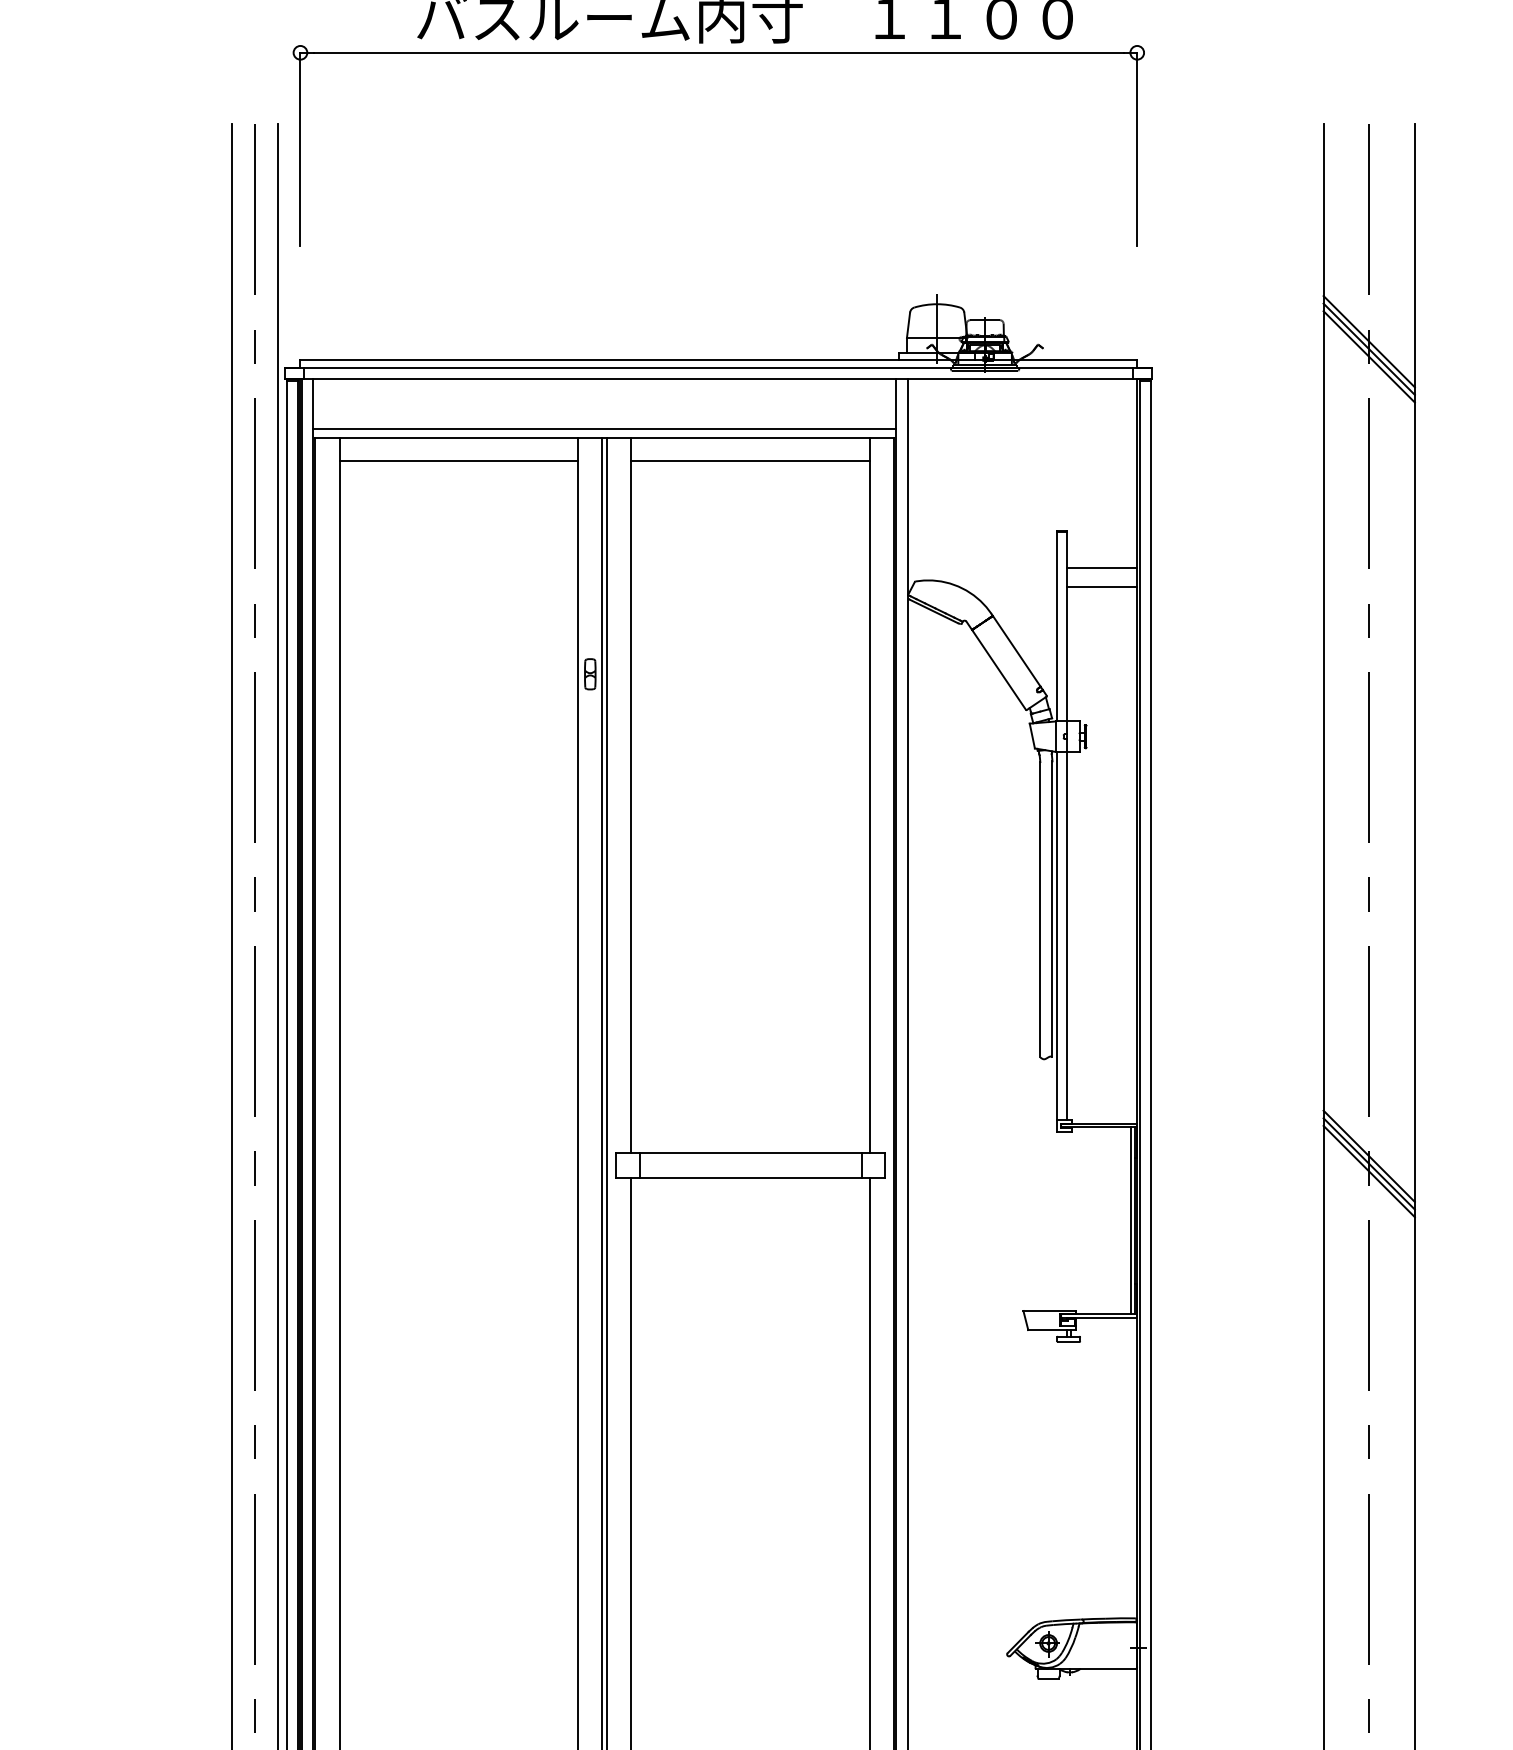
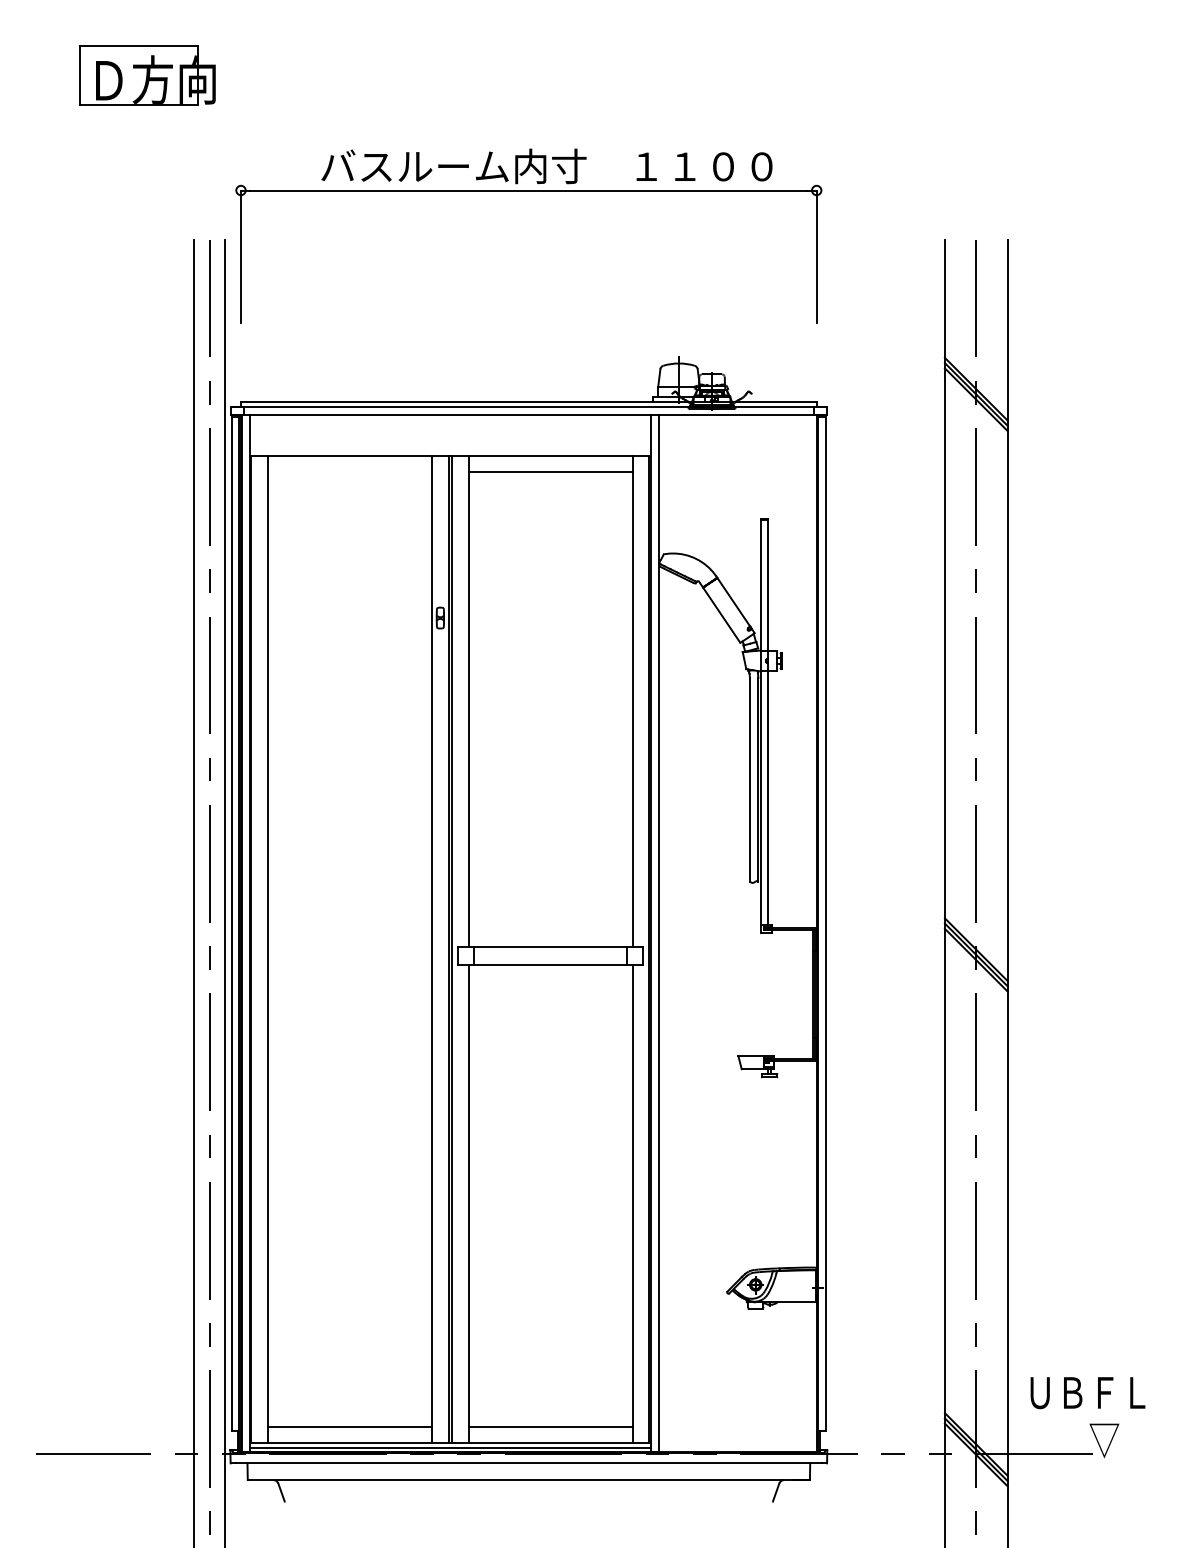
line: (604, 429) -> (450, 449), removed
line: (458, 461) -> (349, 471), removed
line: (1102, 567) -> (792, 544), removed
line: (1102, 587) -> (792, 558), removed

